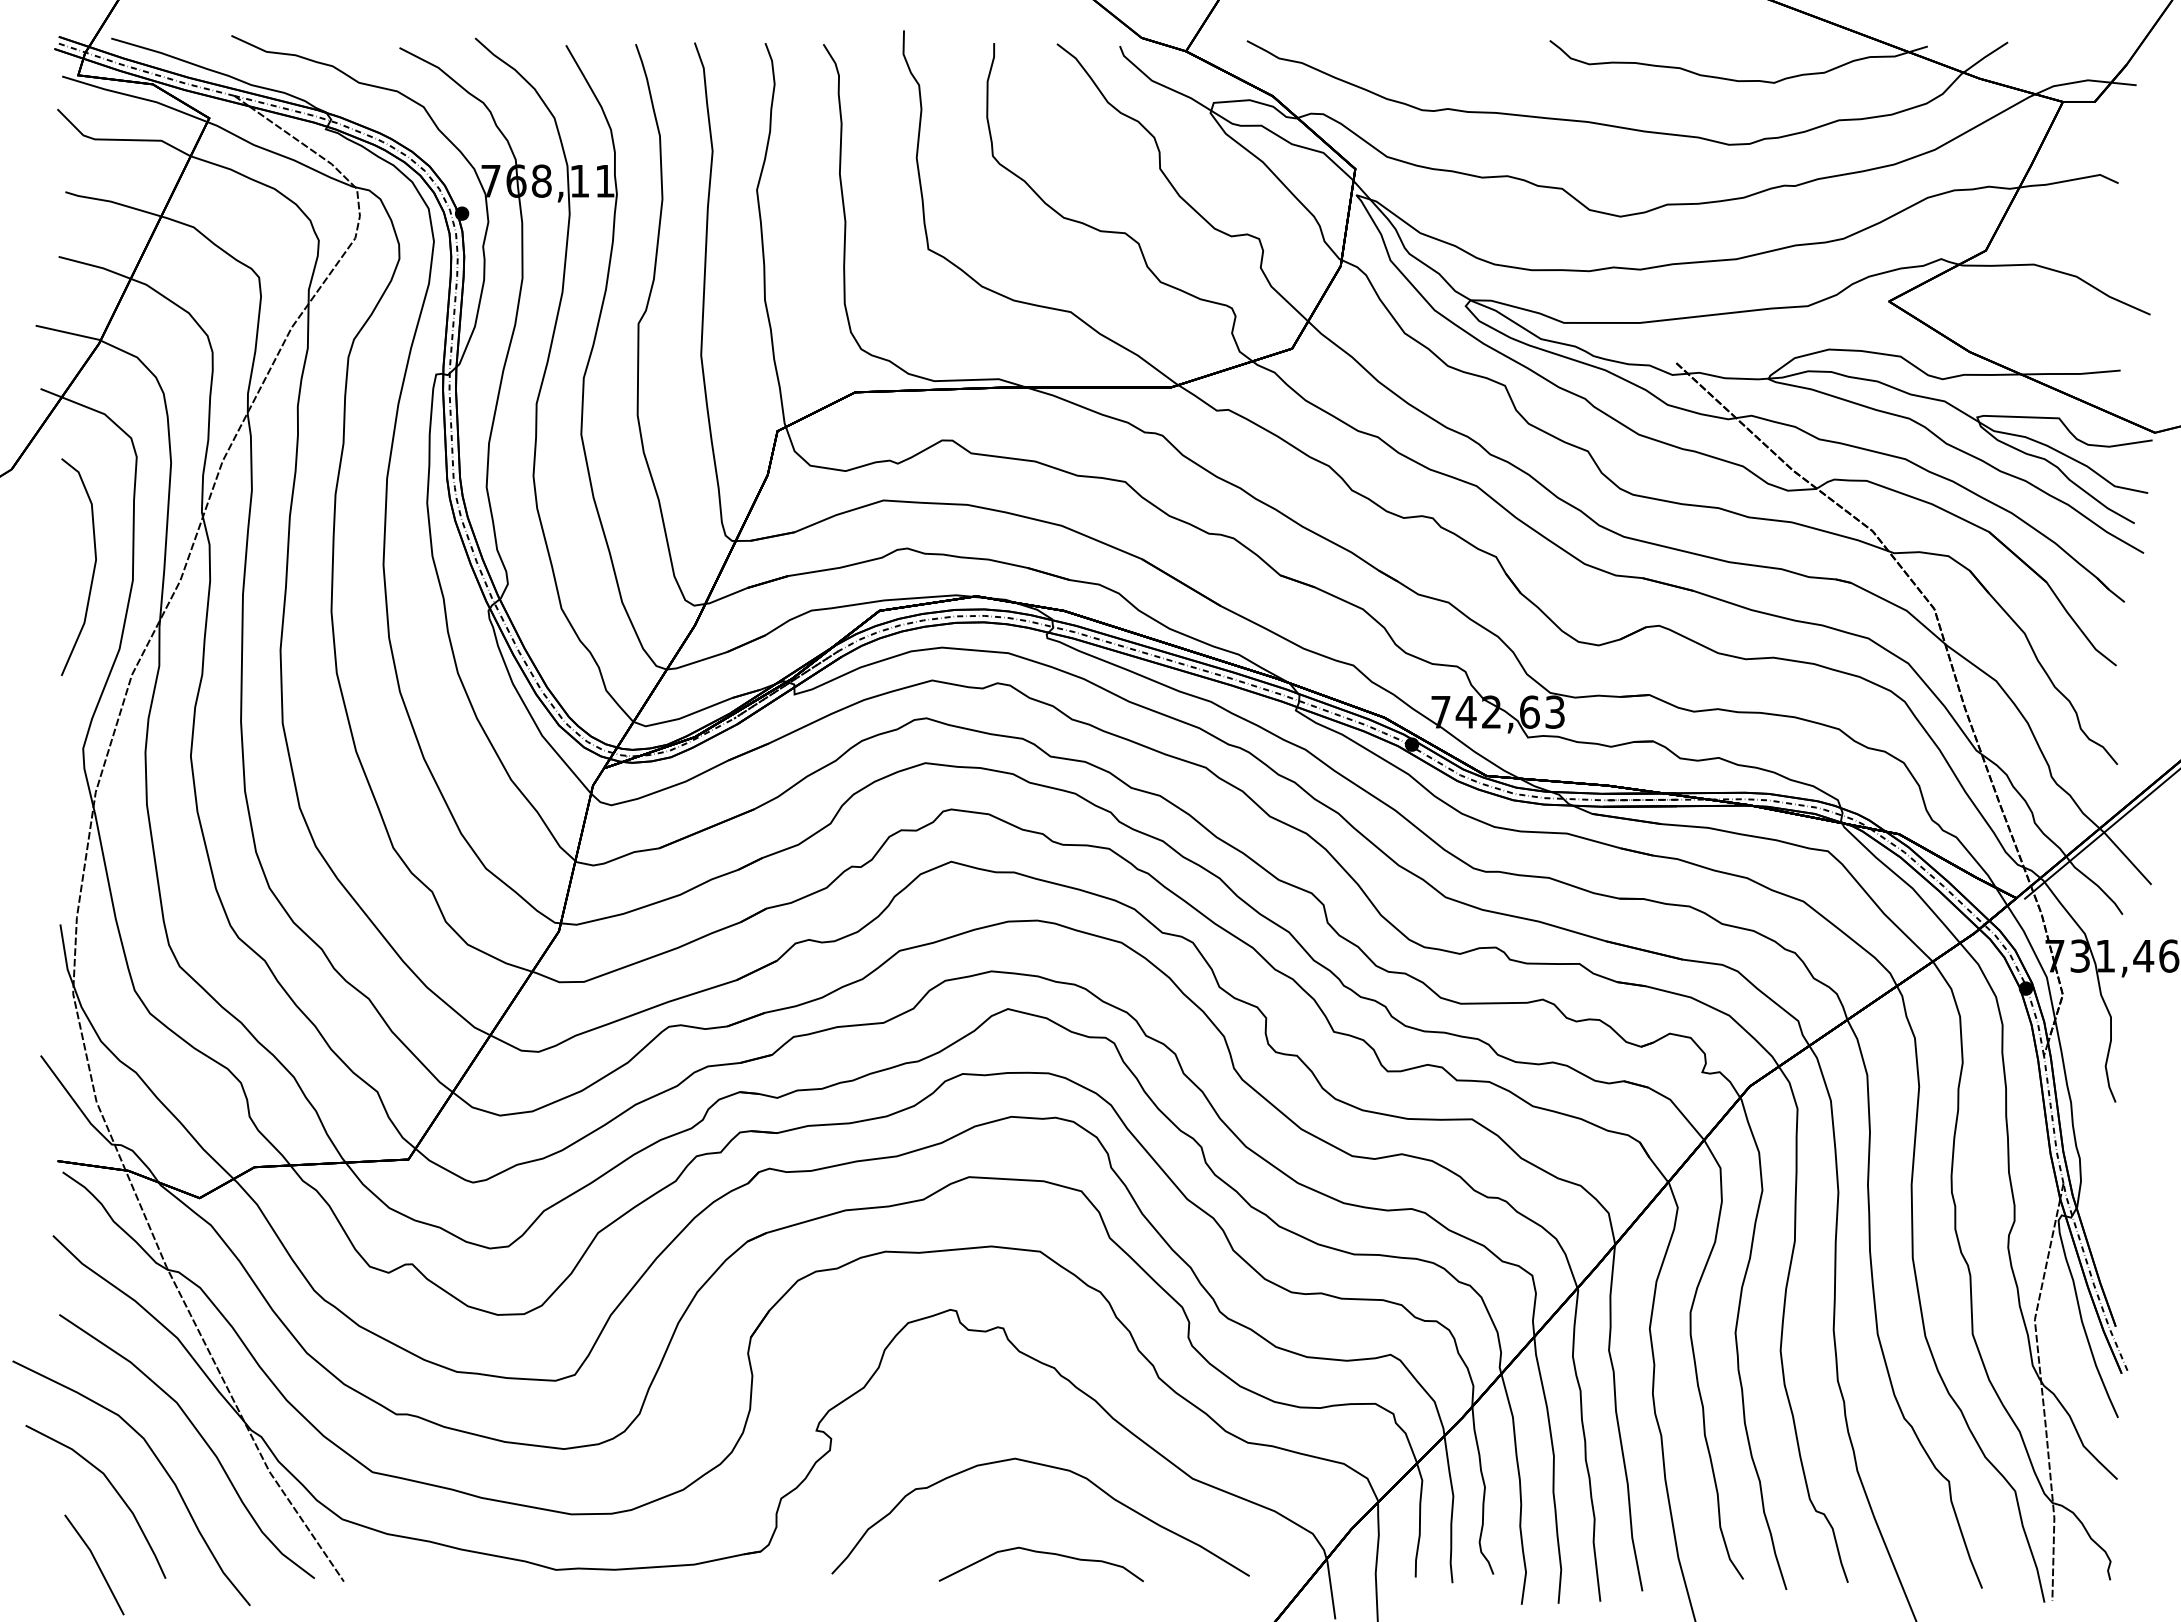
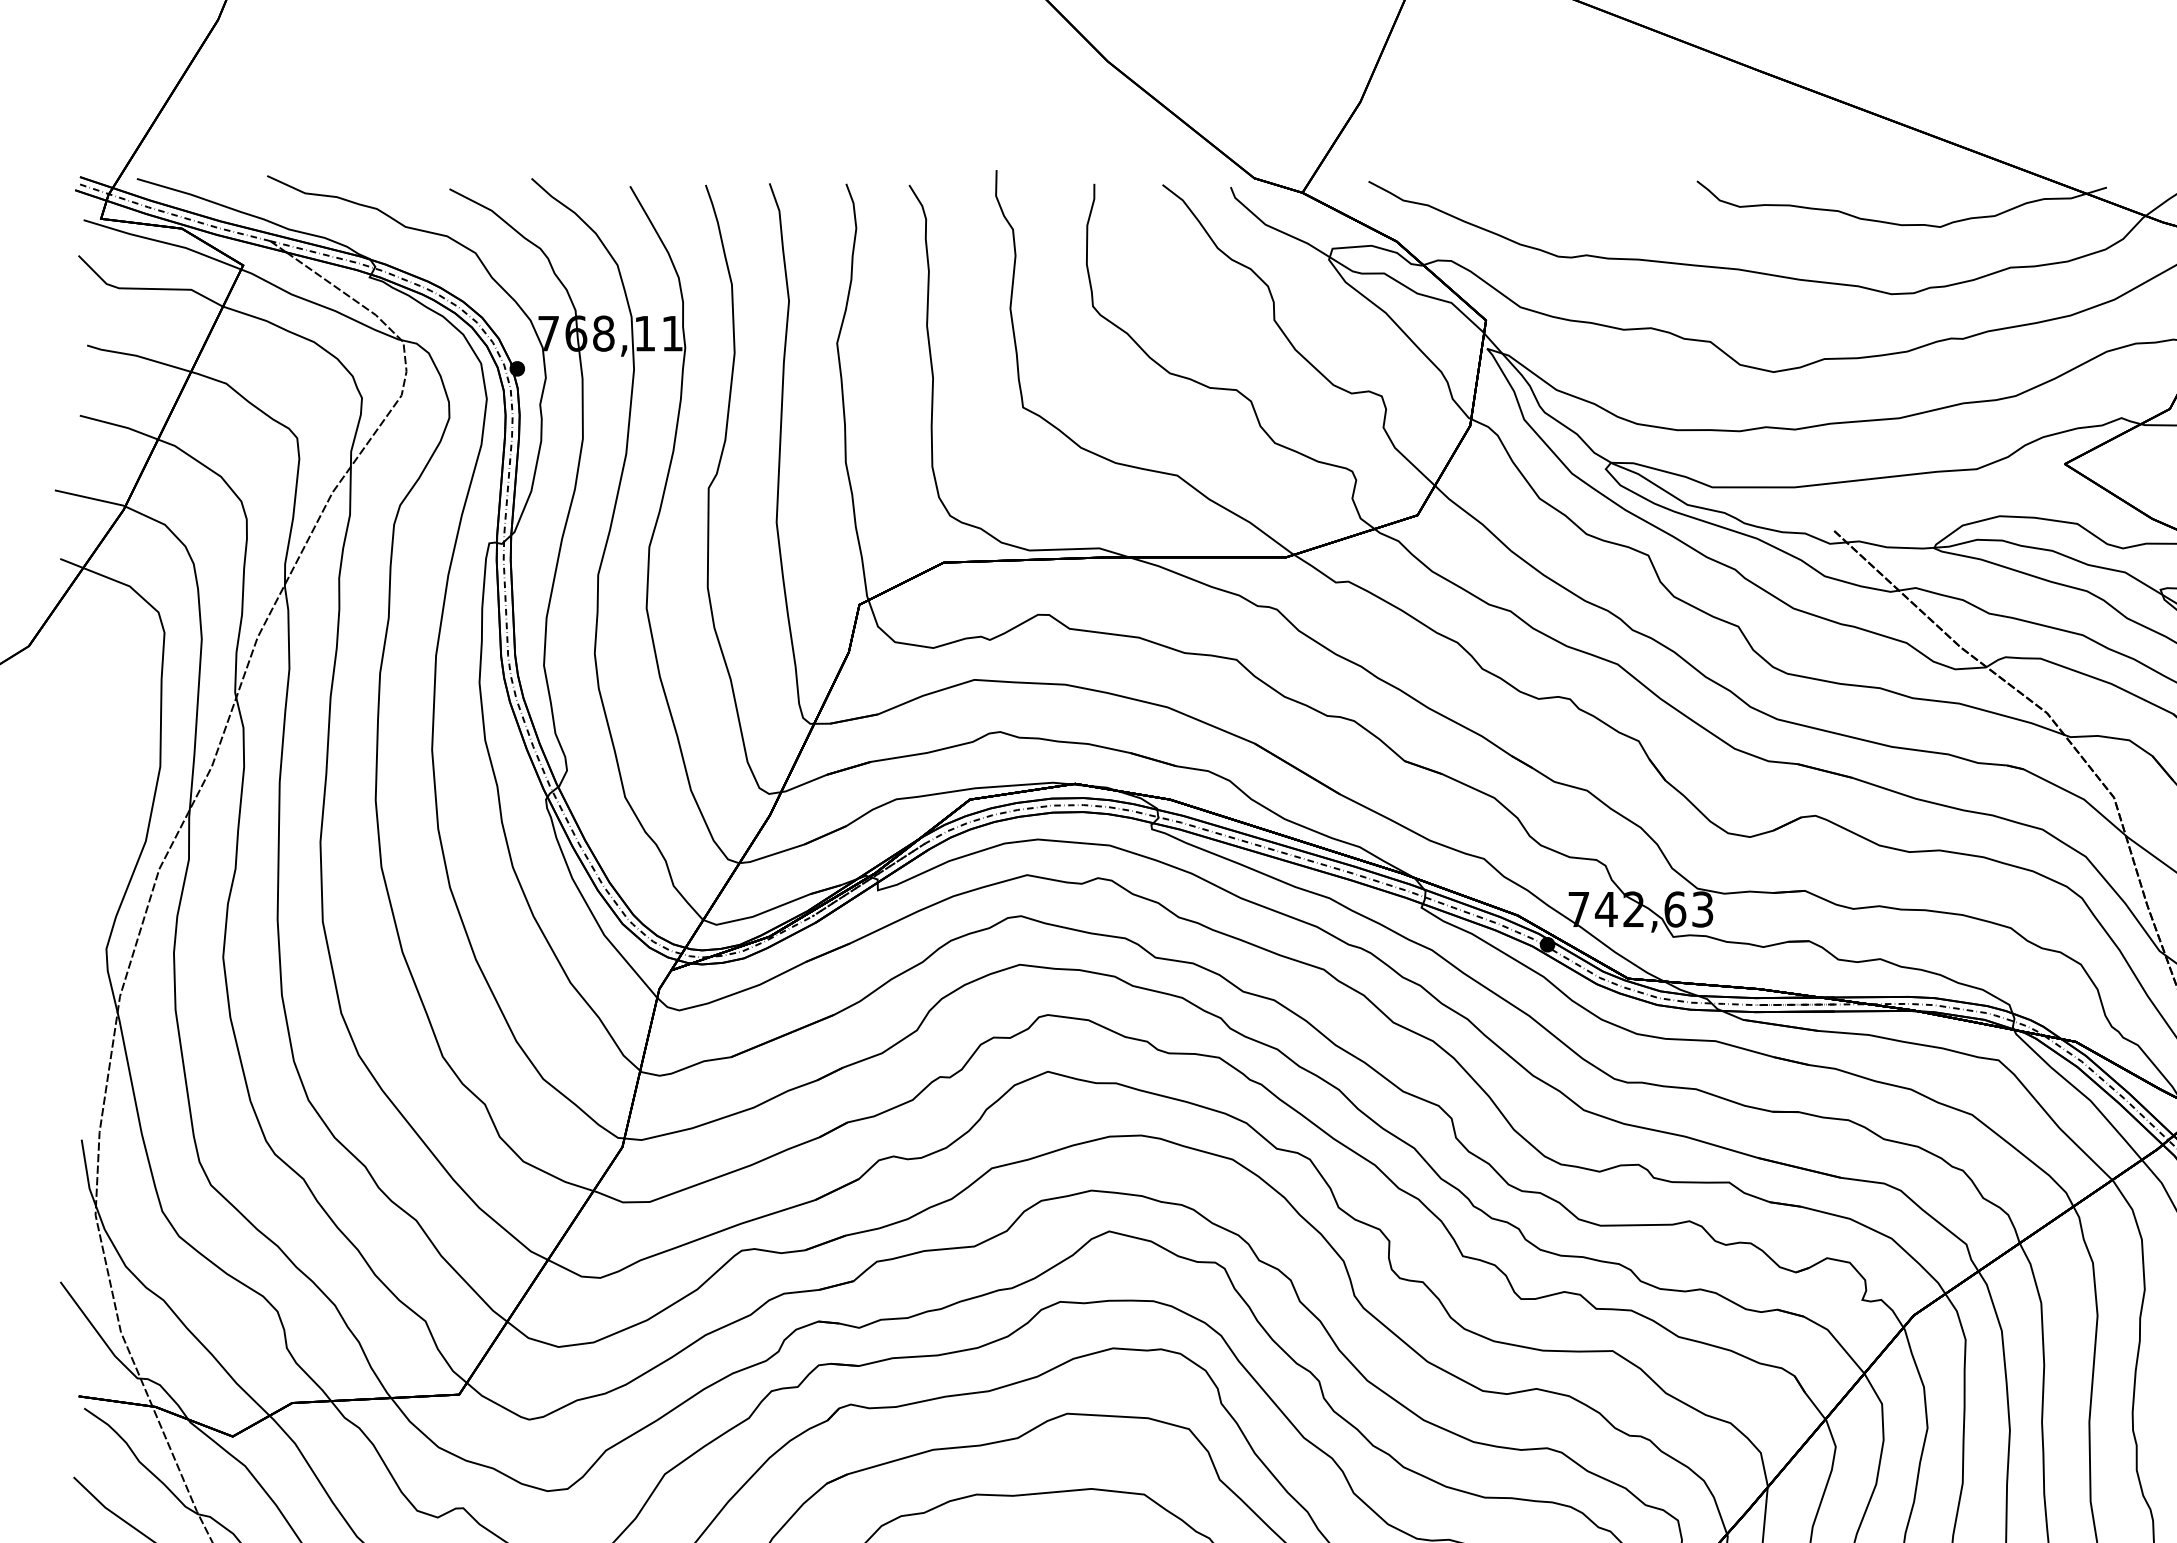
curve: (93, 567) -> (117, 752), removed

